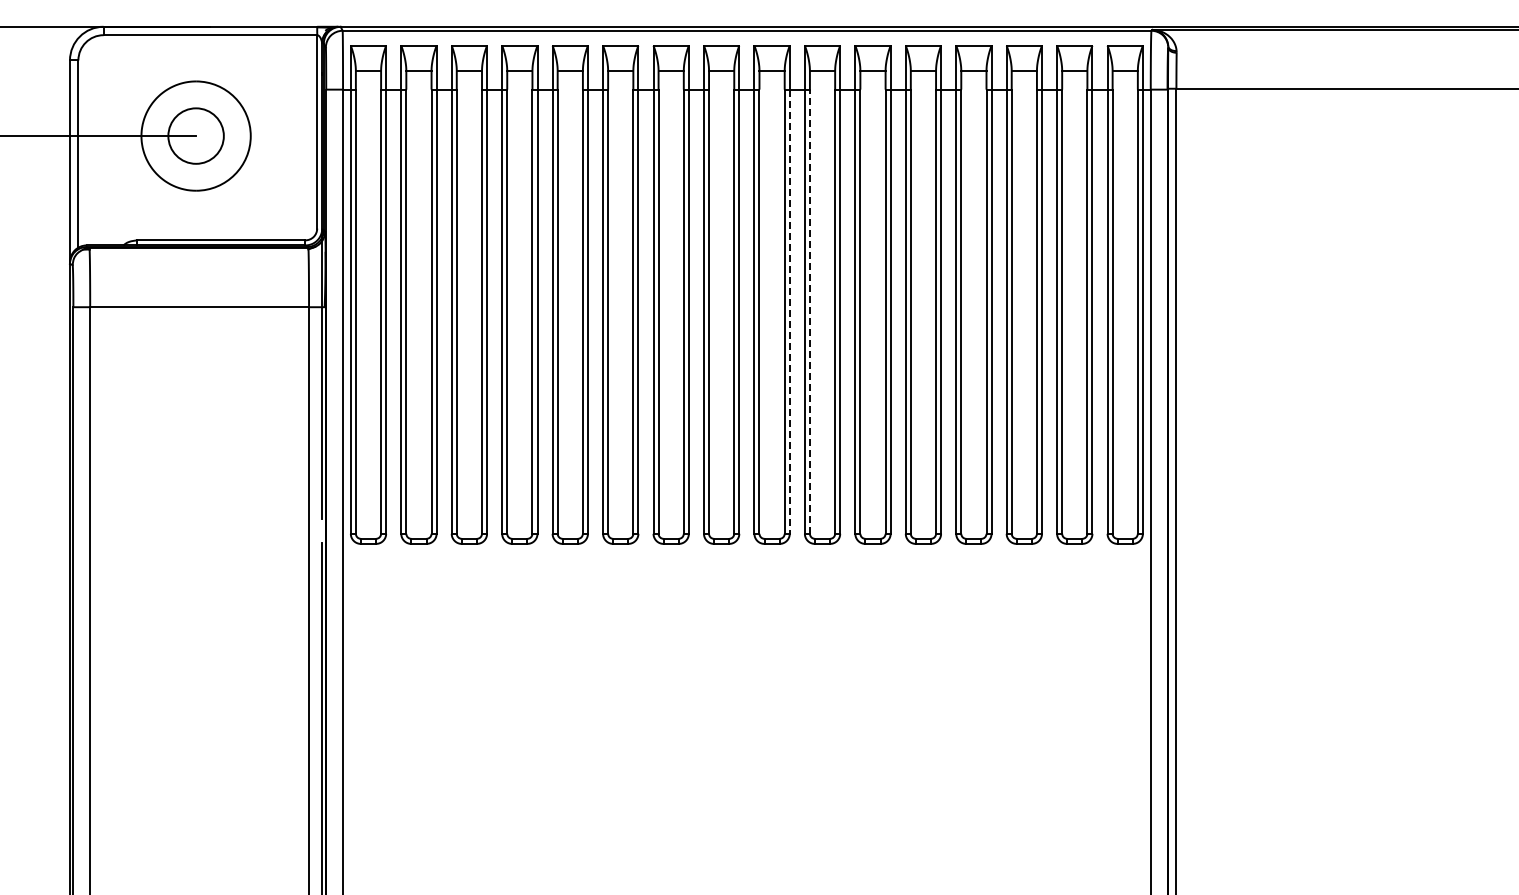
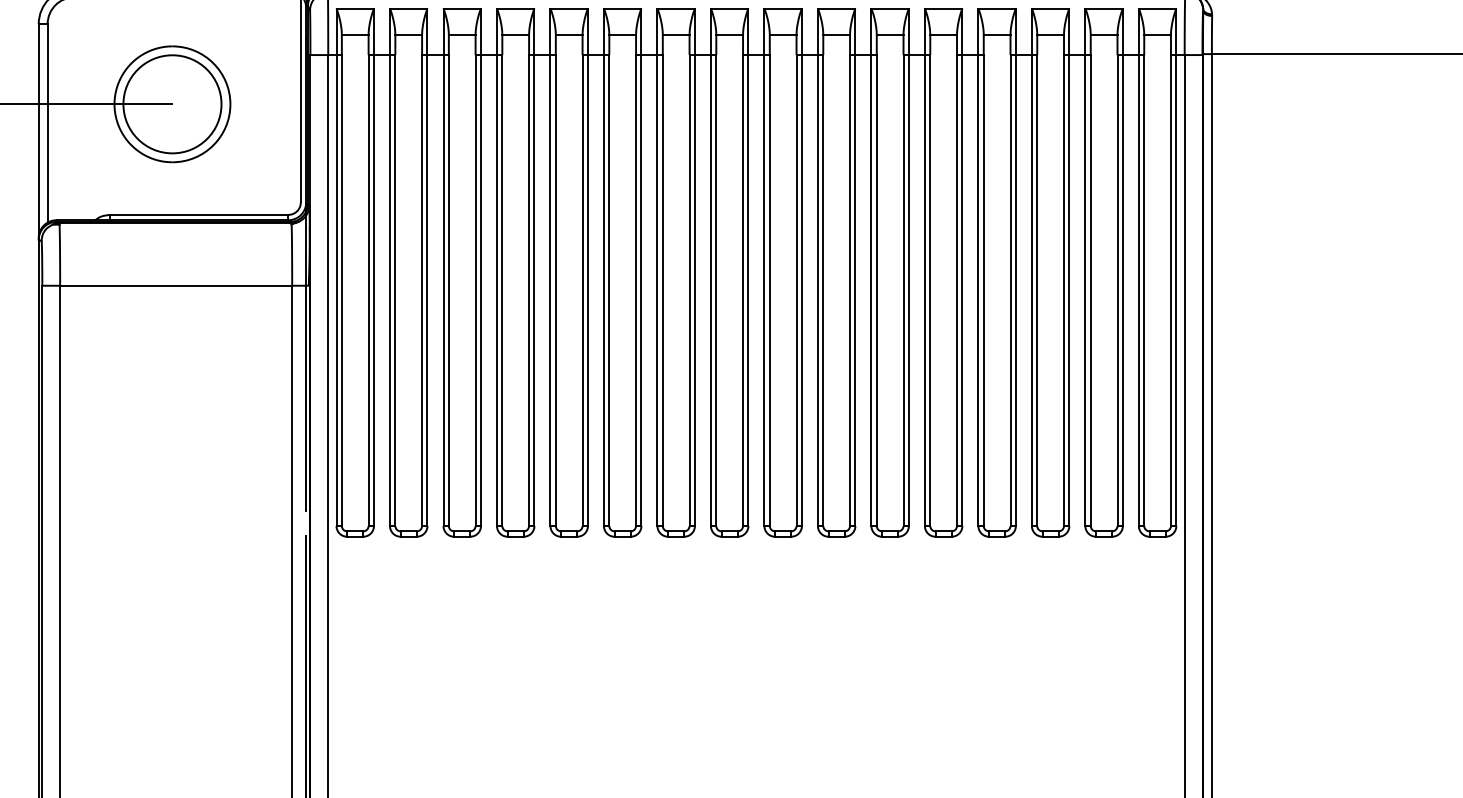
circle: (195, 135) -> (171, 103), size x1.67
line: (809, 311) -> (822, 290), dashed -> solid
line: (789, 312) -> (801, 291), dashed -> solid

